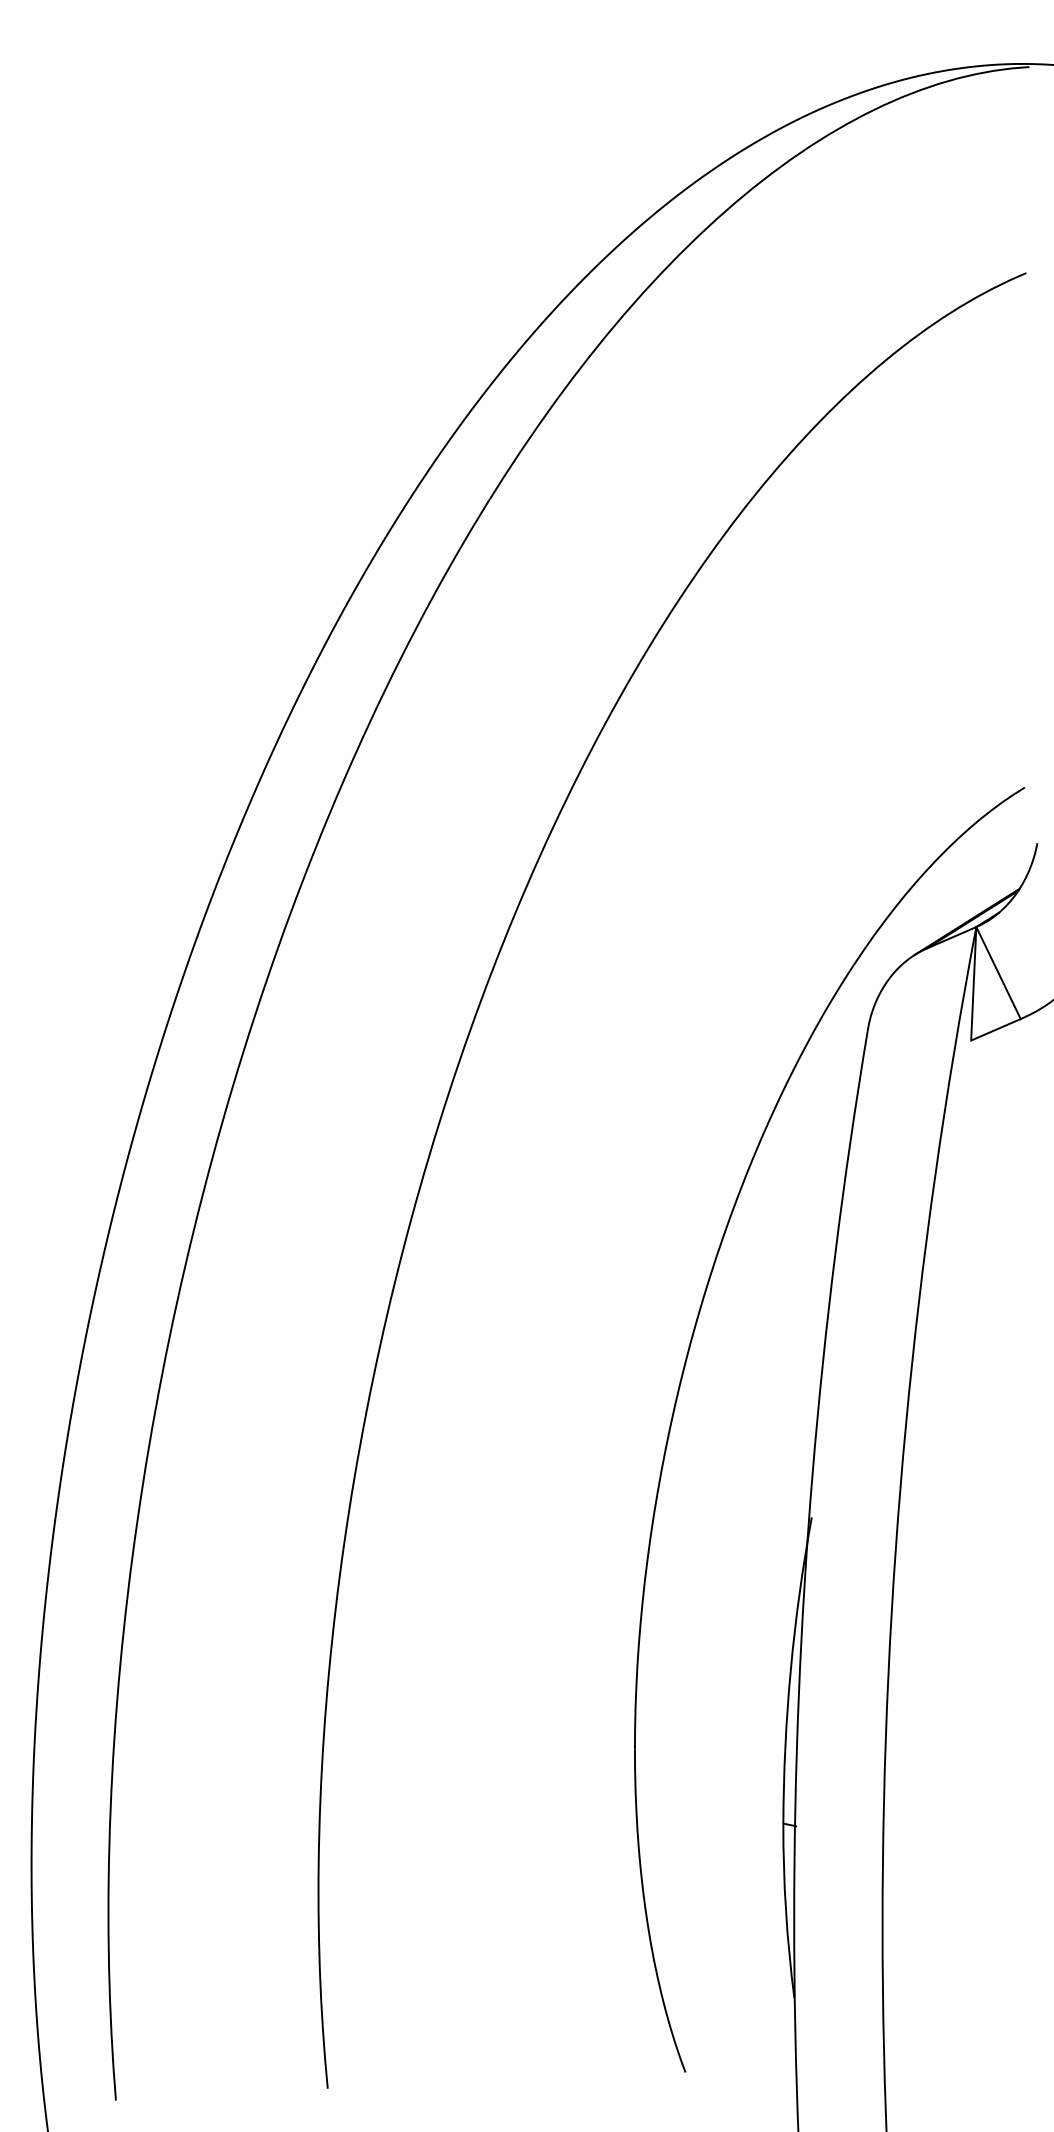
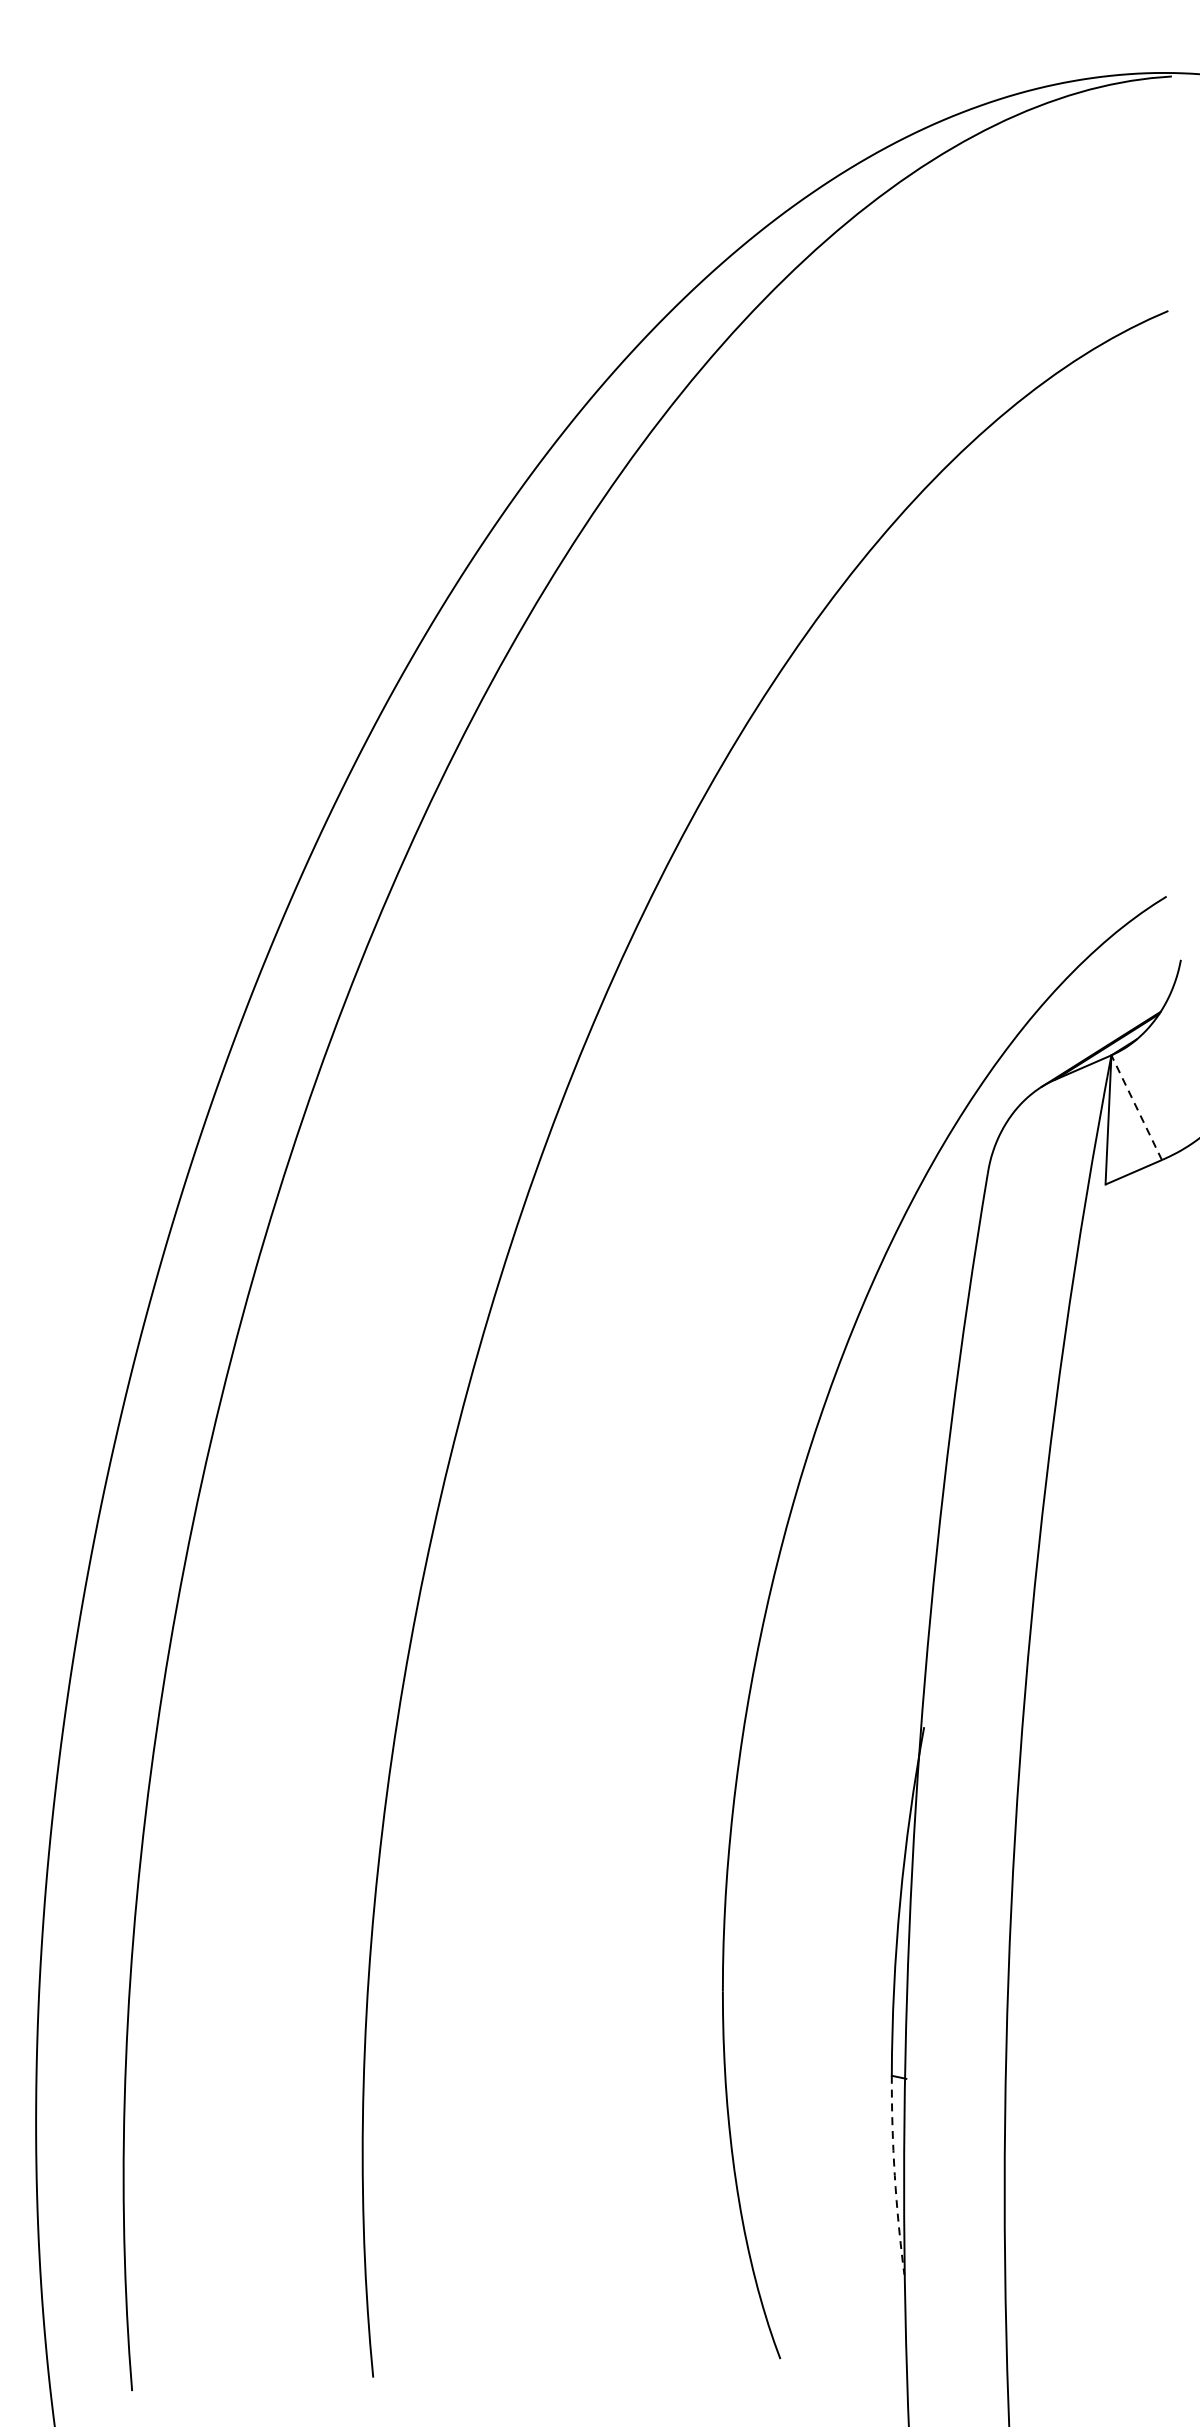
line: (998, 972) -> (1136, 1107), solid -> dashed
arc: (786, 1911) -> (895, 2175), solid -> dashed

